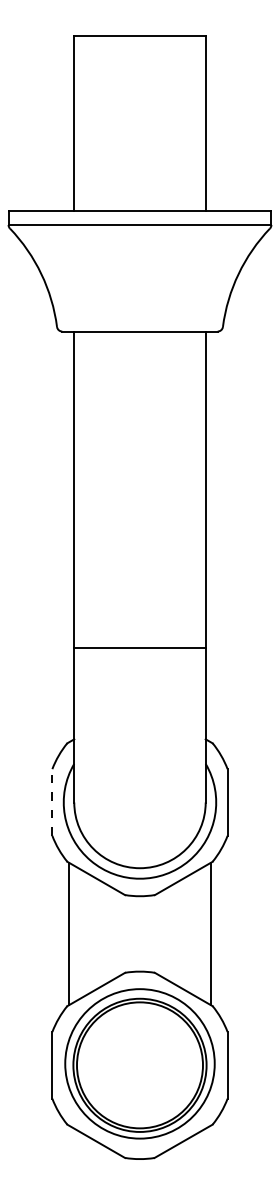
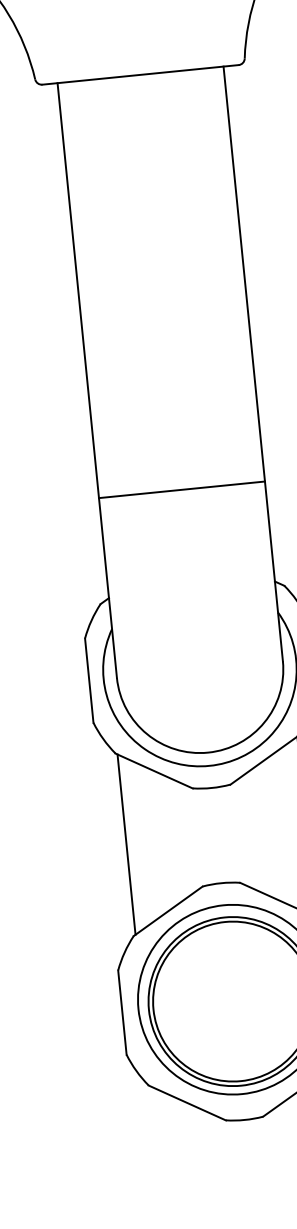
line: (139, 648) -> (181, 490), moved
line: (52, 802) -> (89, 680), dashed -> solid

